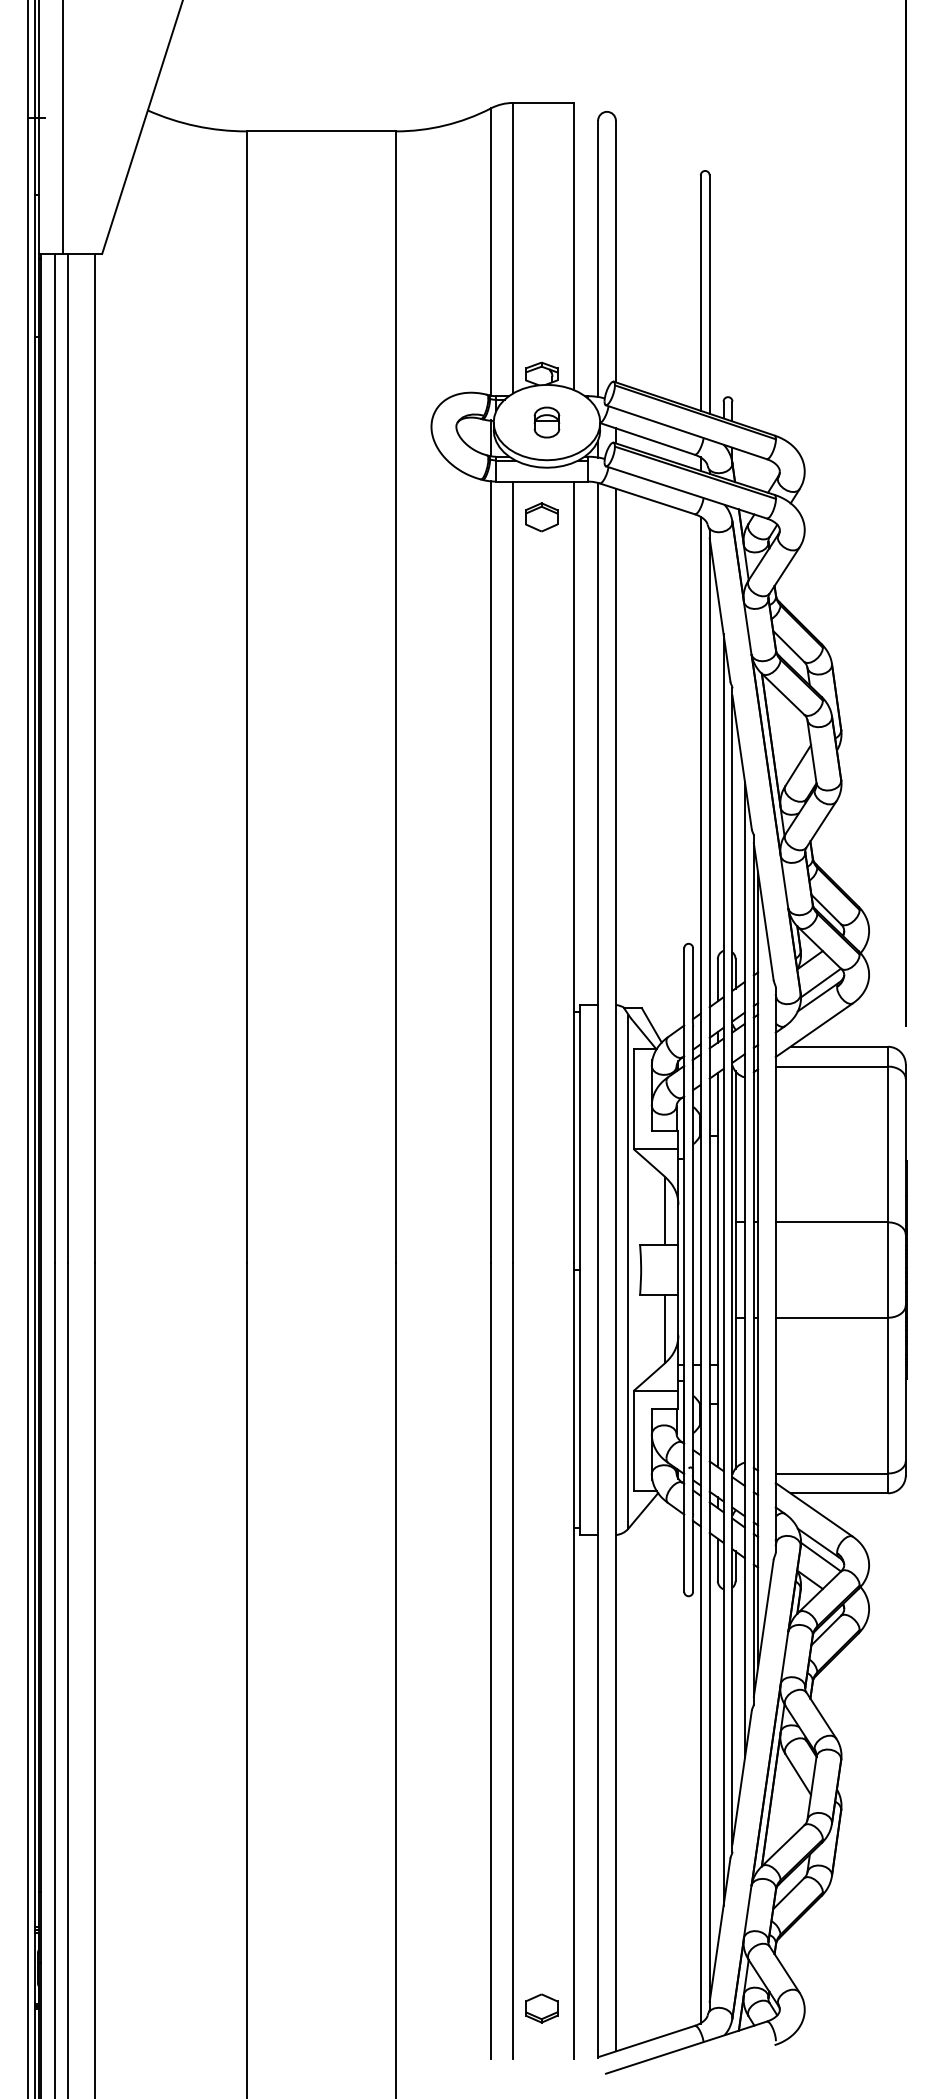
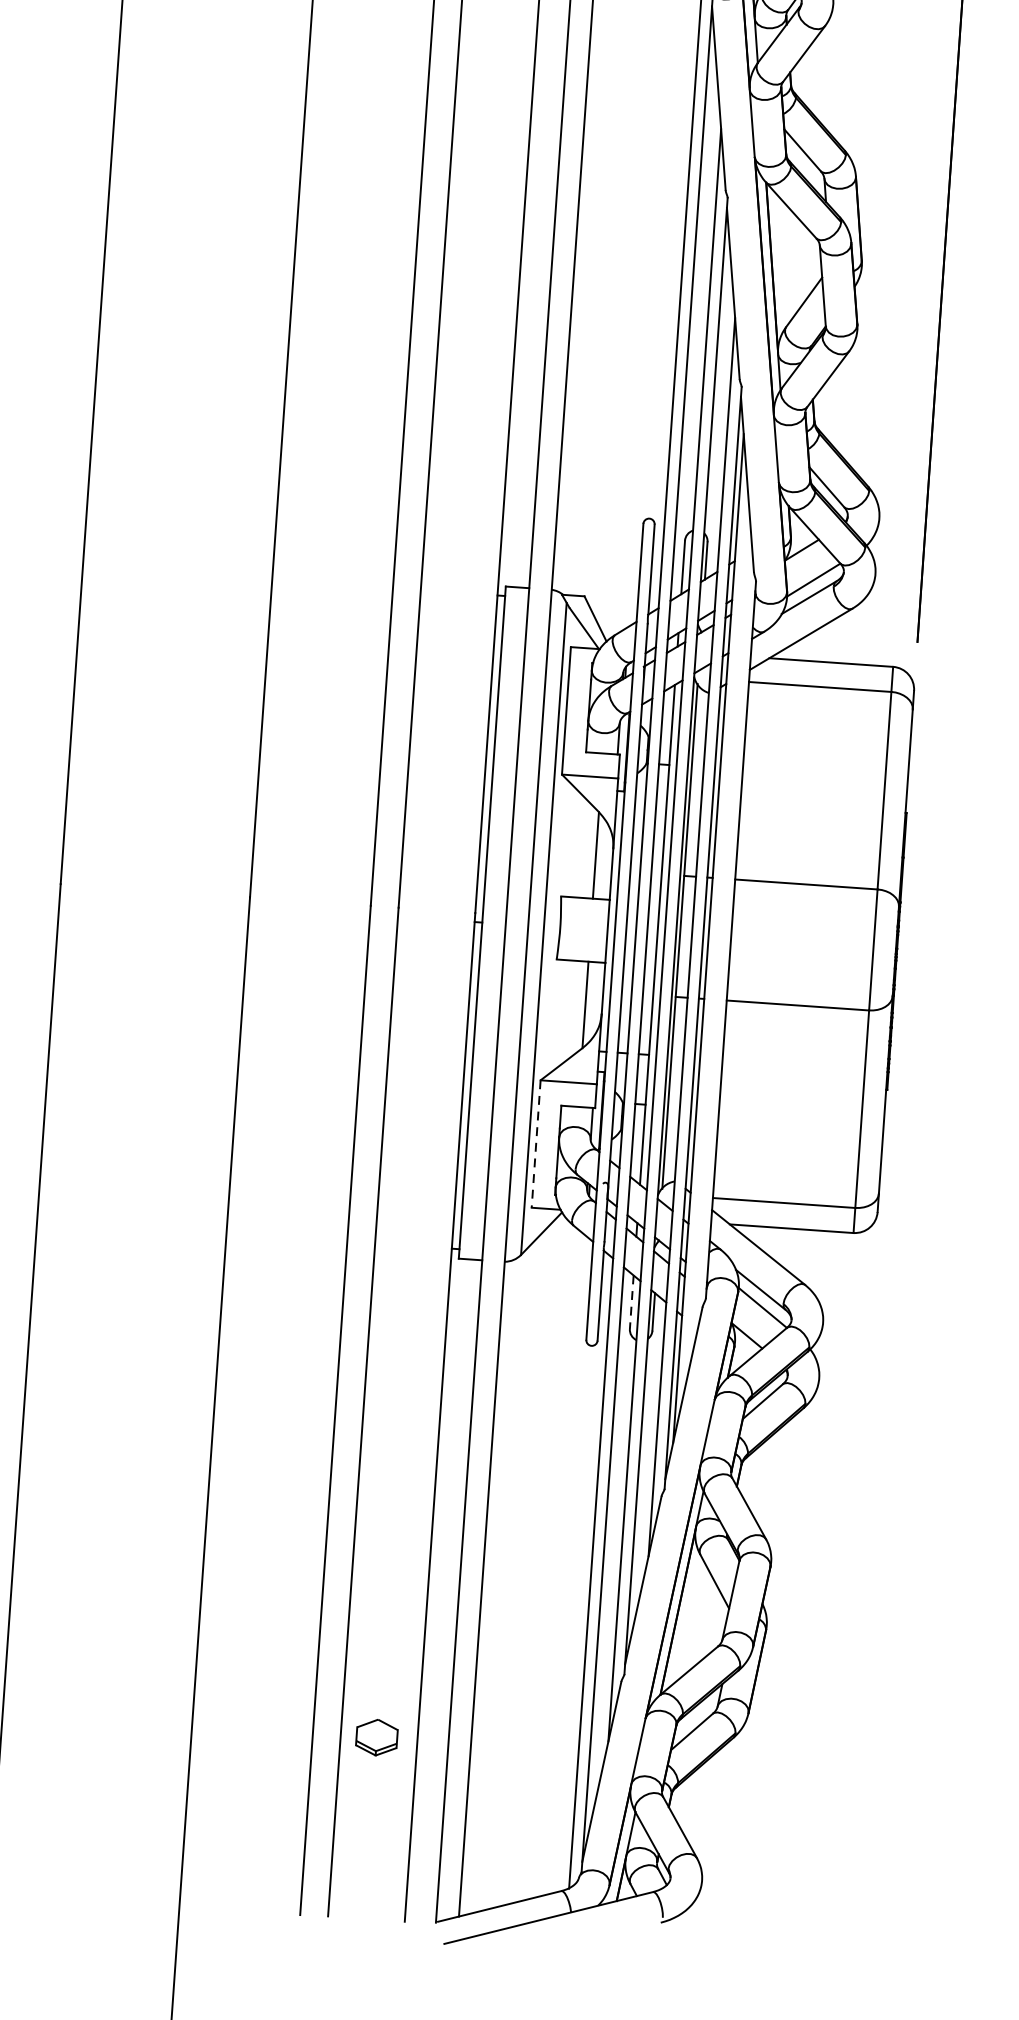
line: (634, 1441) -> (536, 1144), solid -> dashed
line: (717, 1560) -> (631, 1303), solid -> dashed
part: (541, 2008) -> (376, 1737), moved

